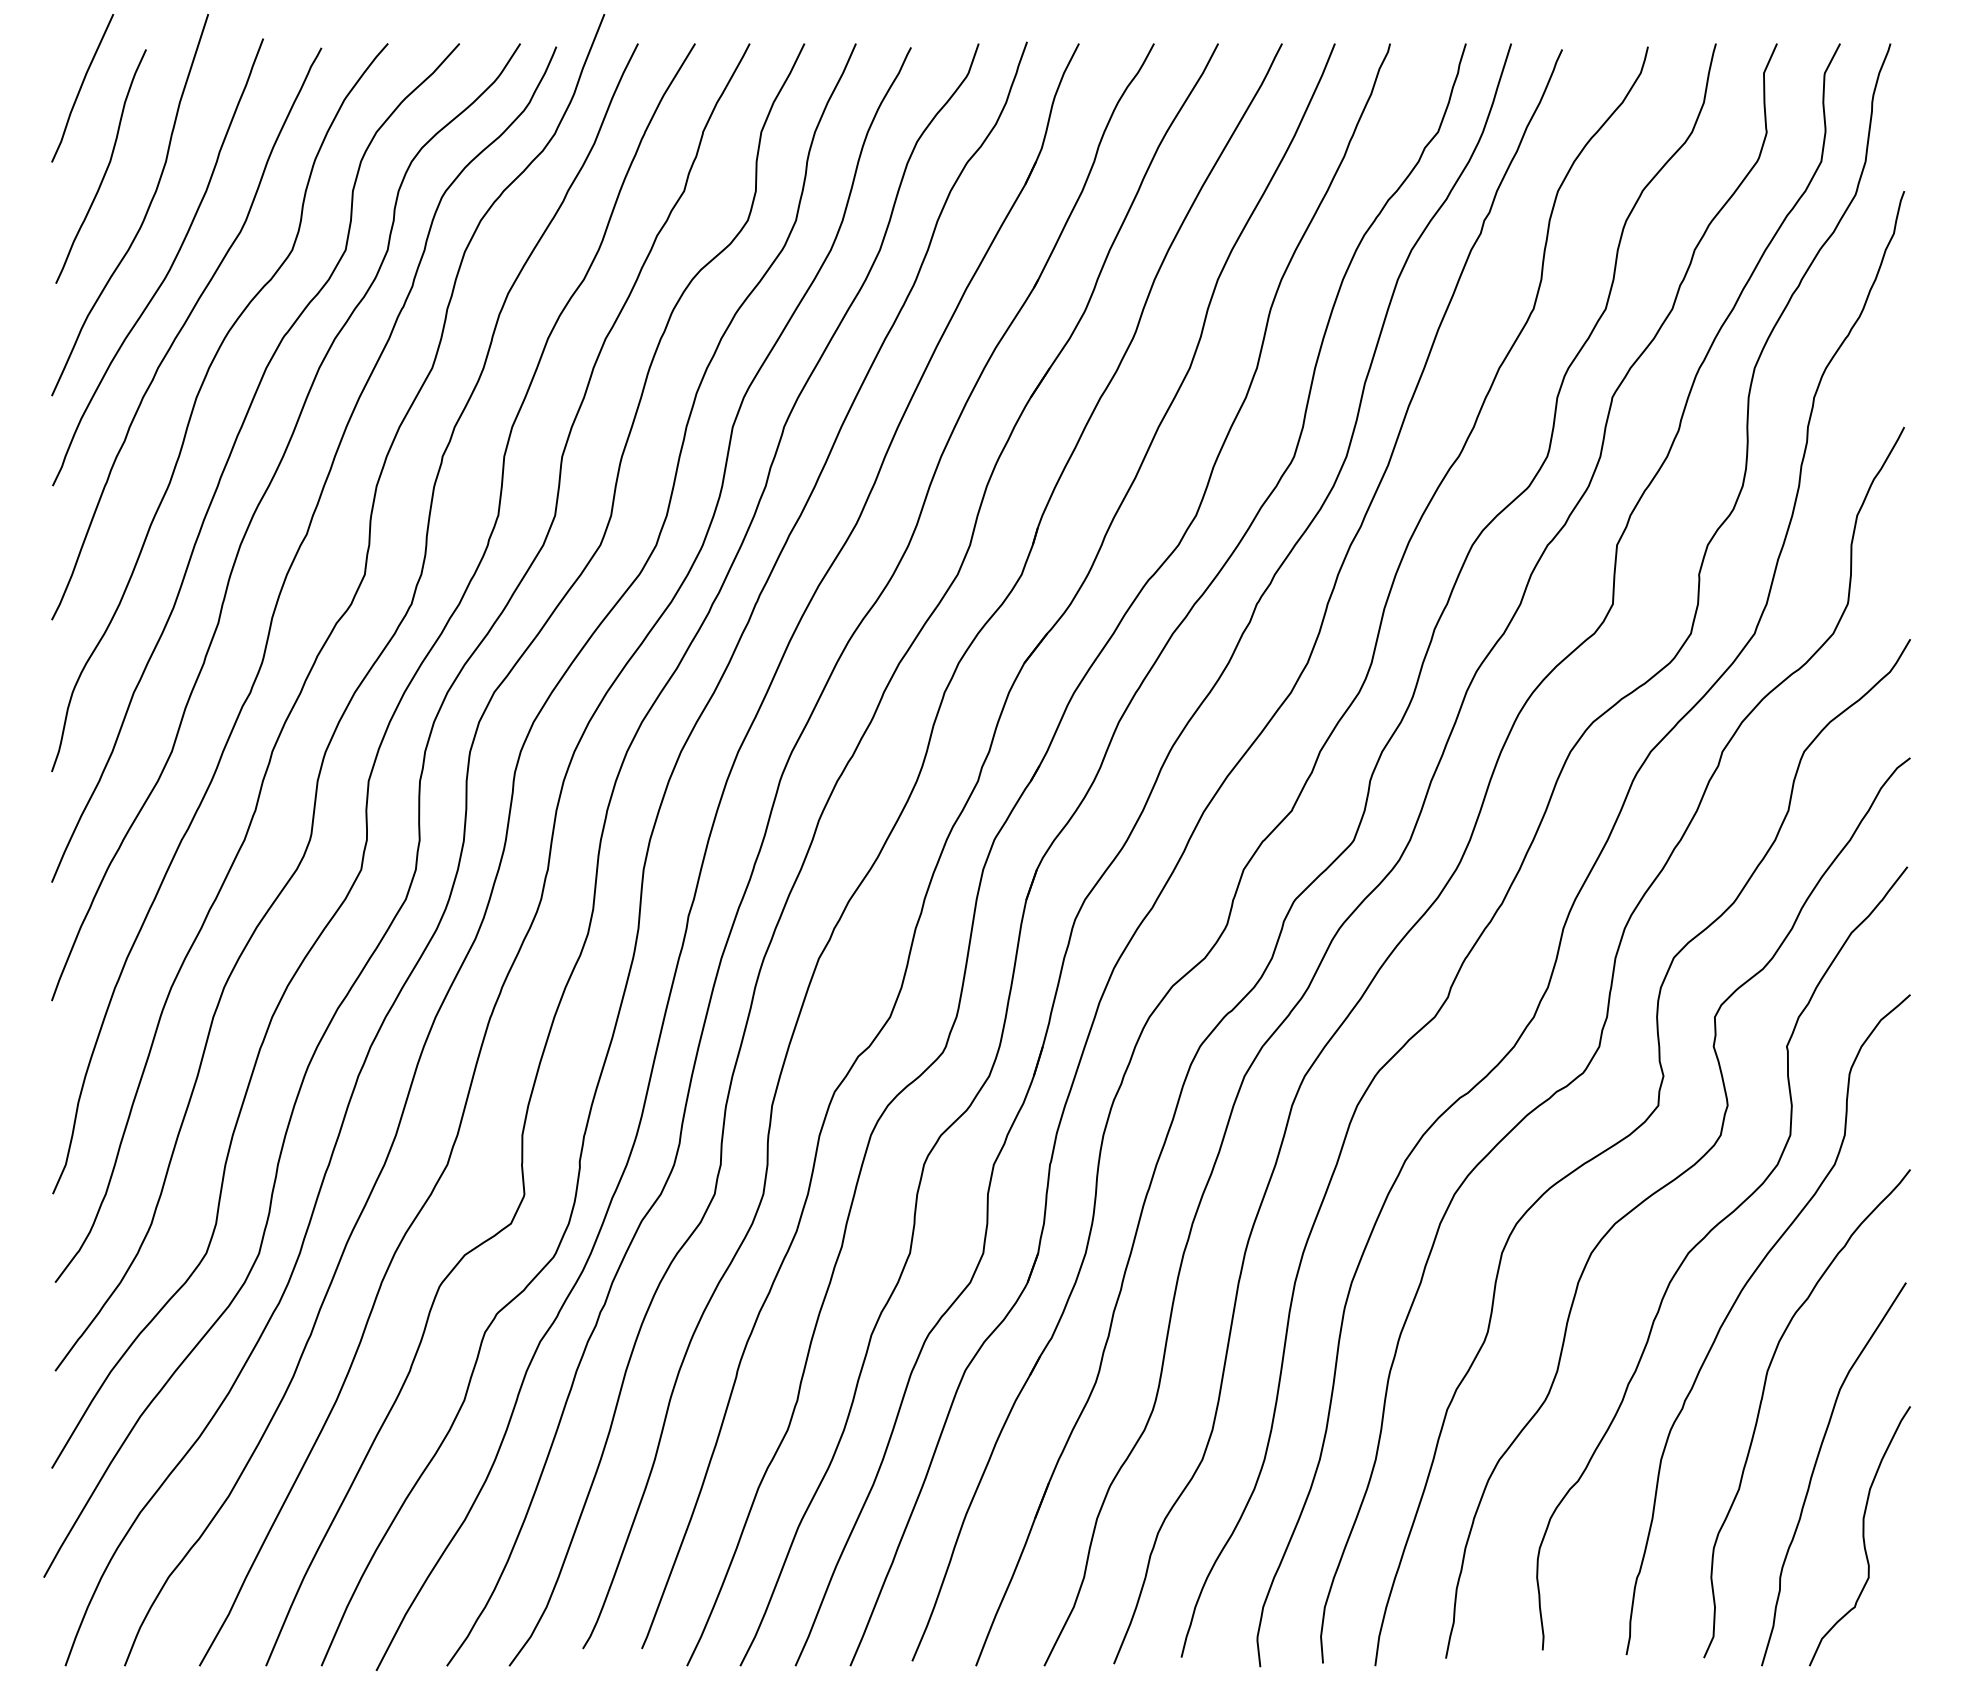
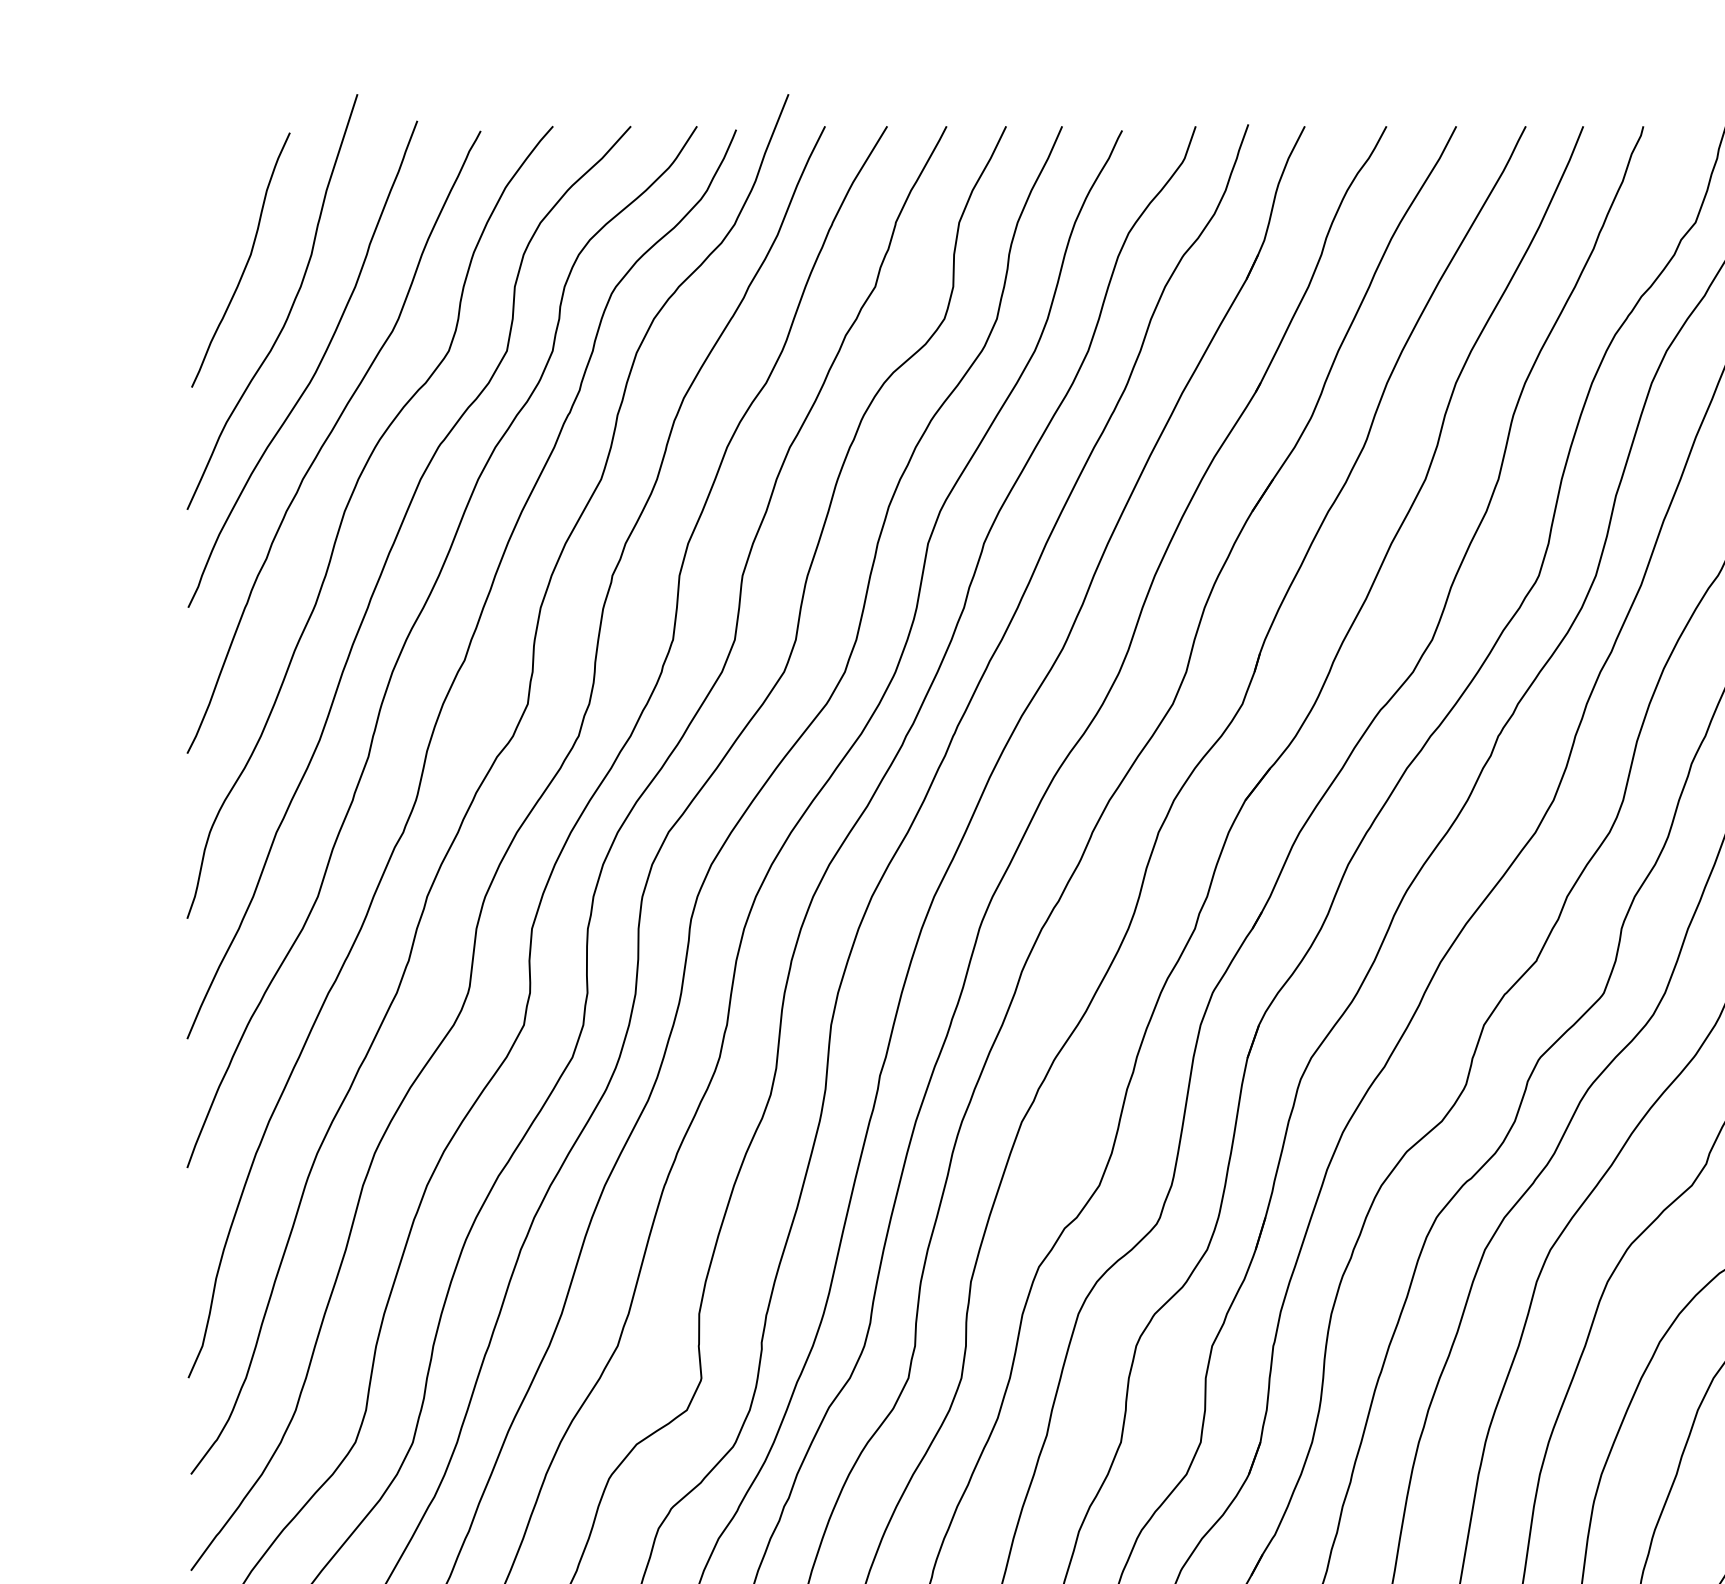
line: (81, 88) -> (219, 175), removed

